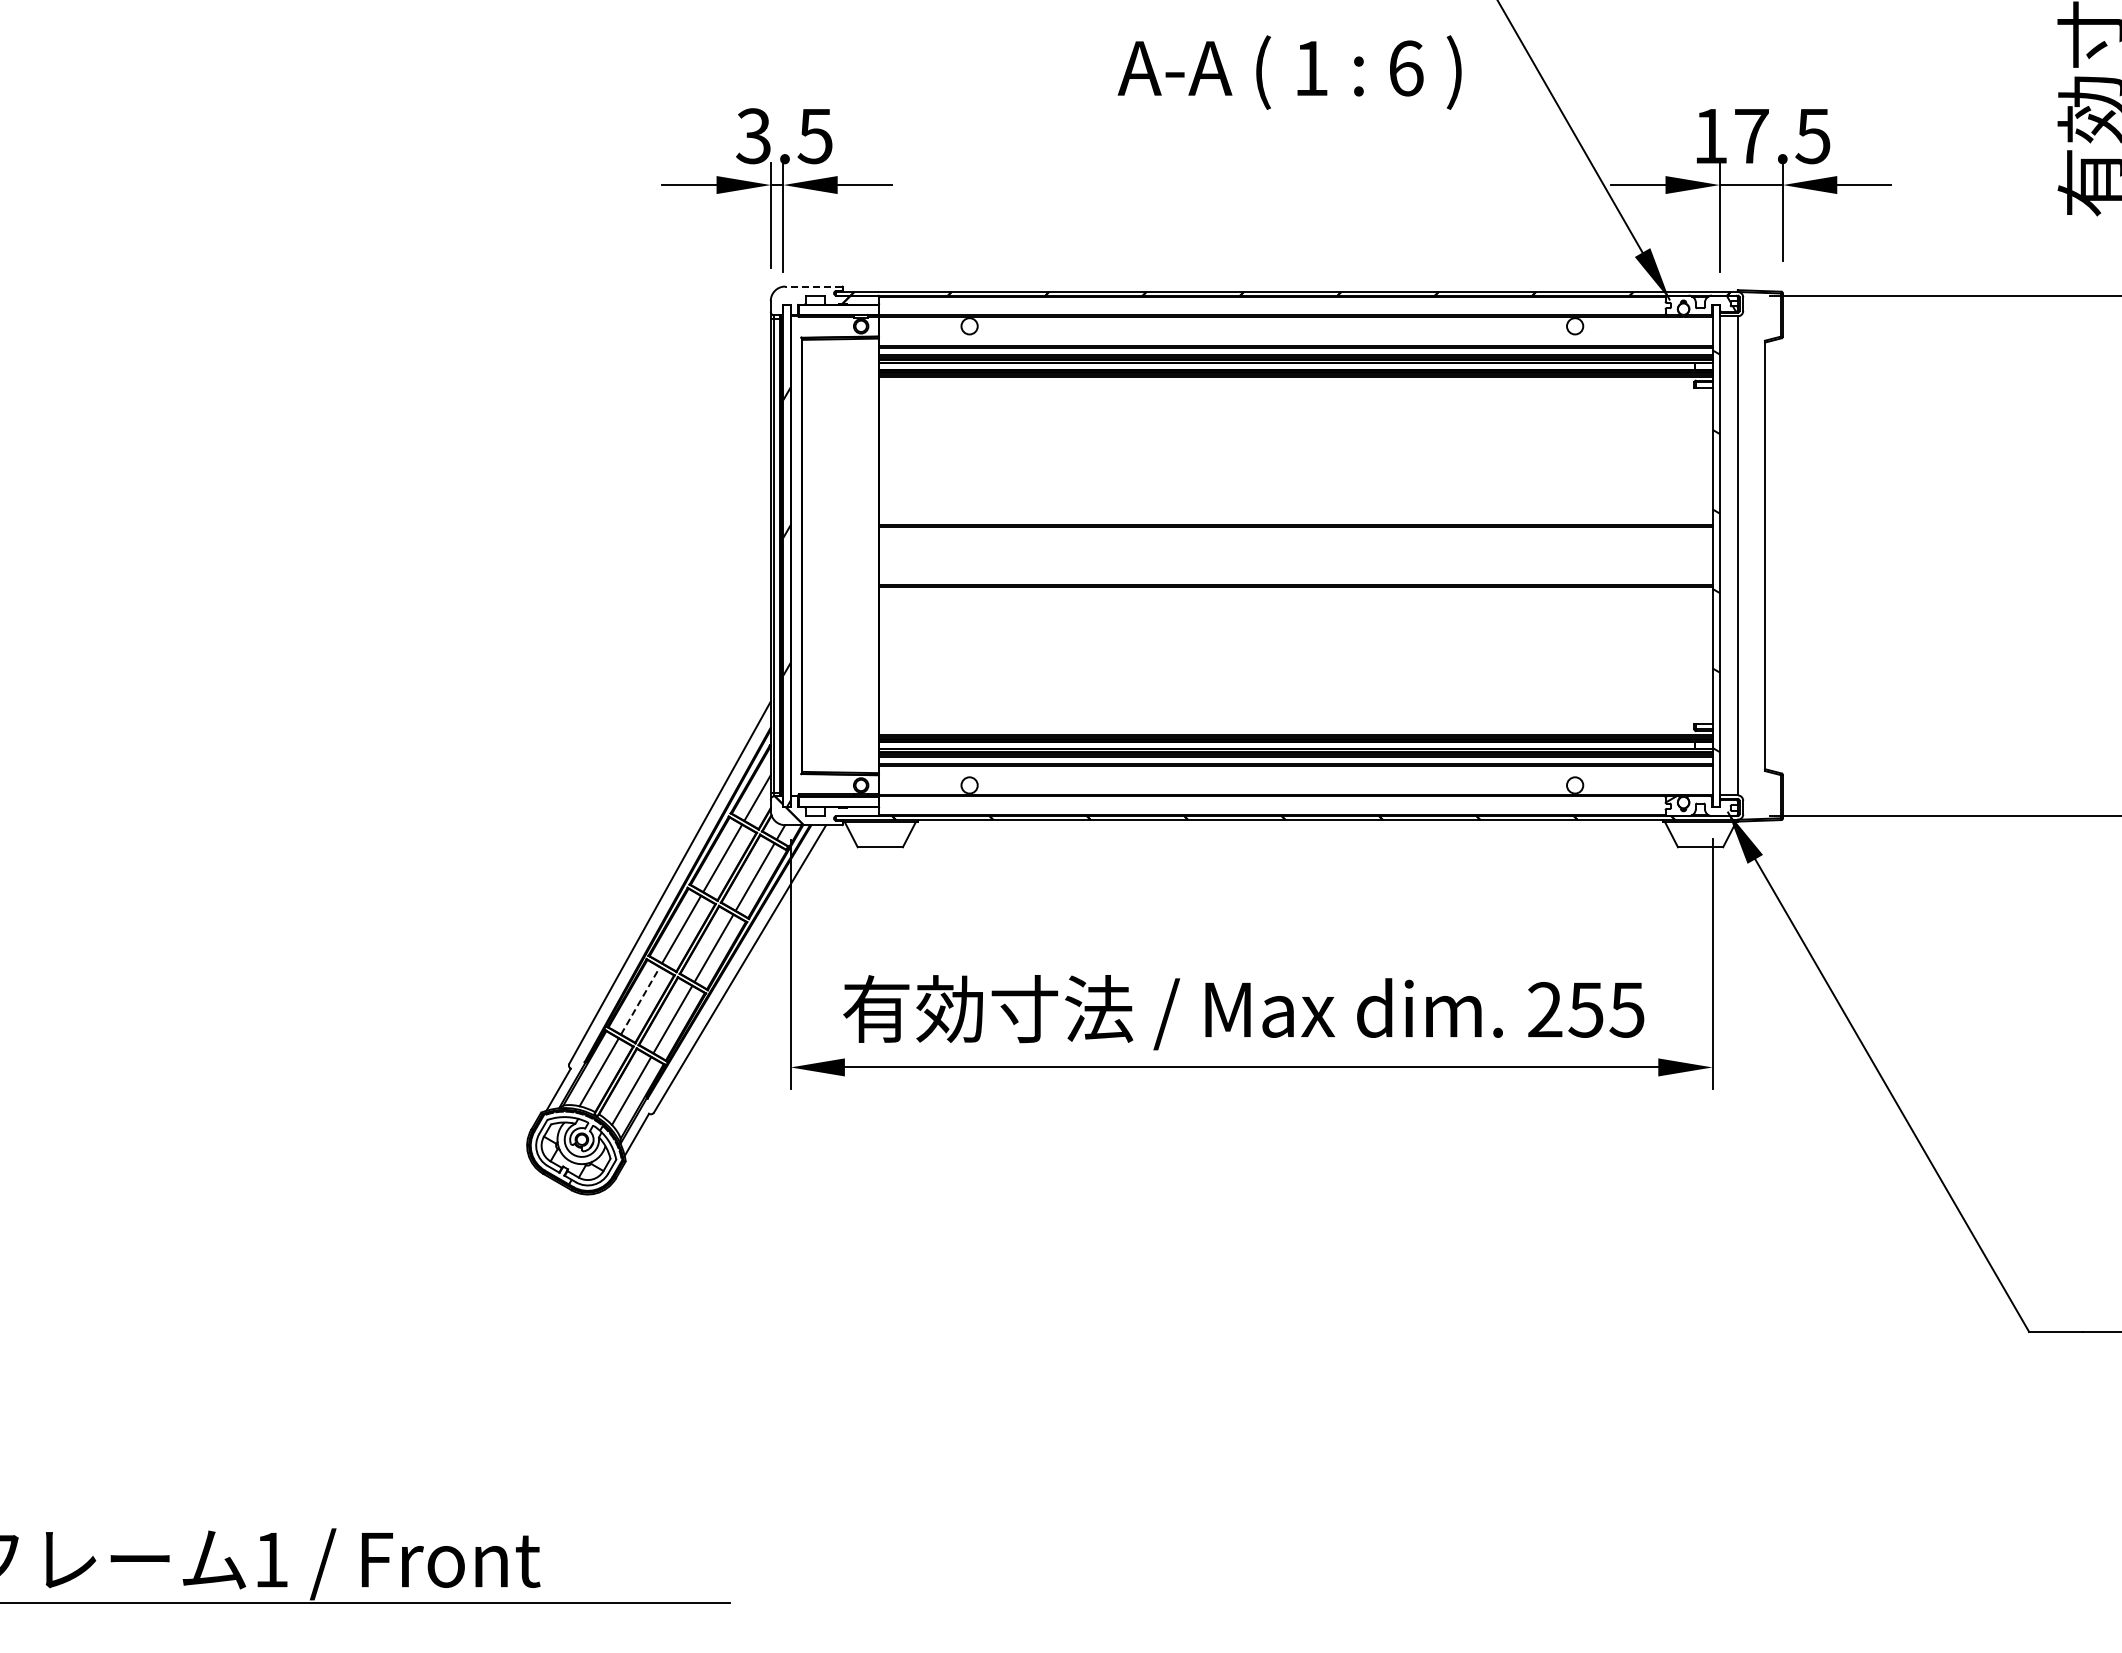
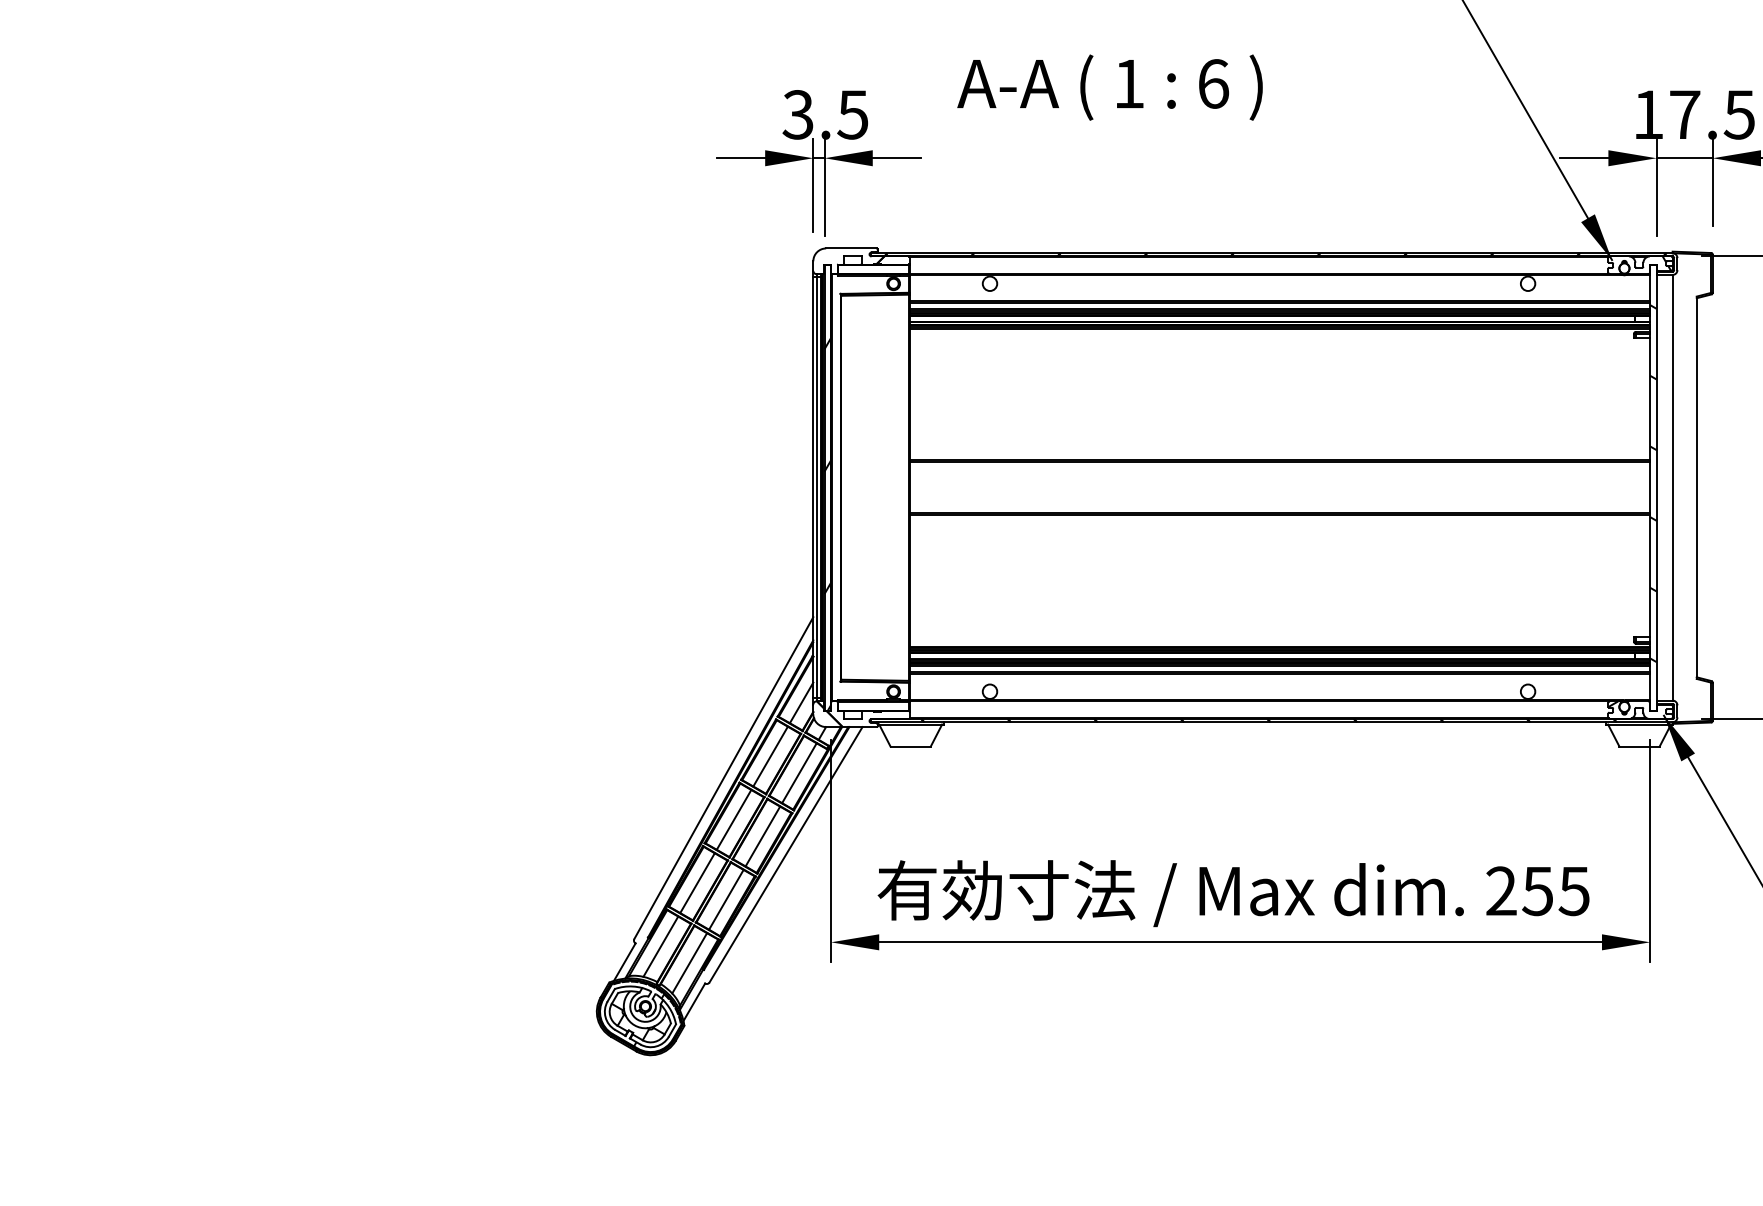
text: (1289, 72) -> (1109, 87), moved
line: (813, 286) -> (851, 248), dashed -> solid
line: (640, 1000) -> (697, 882), dashed -> solid

